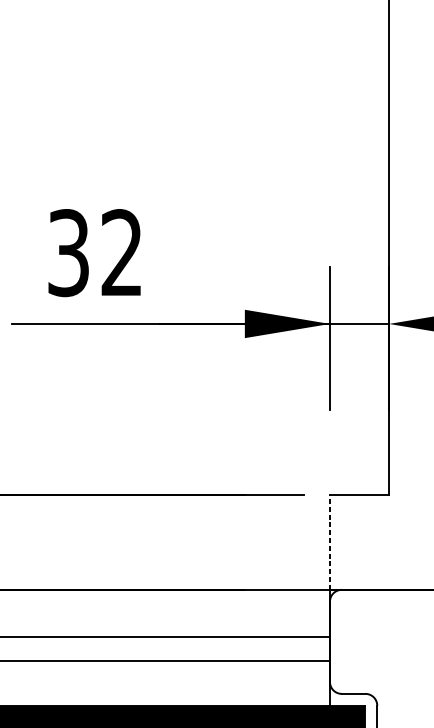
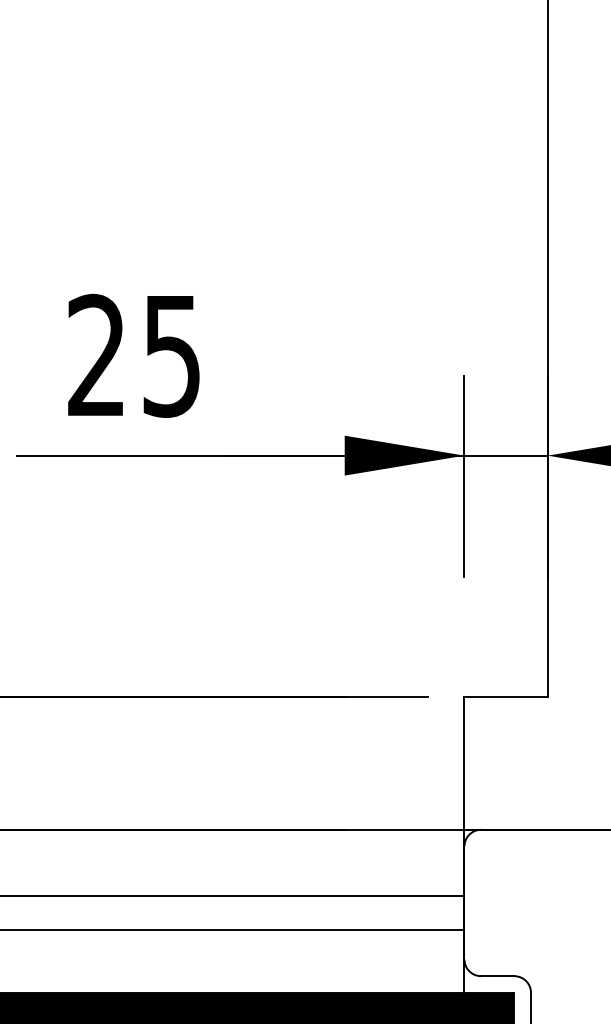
text: (94, 252) -> (133, 355), 32 -> 25
line: (330, 542) -> (464, 763), dashed -> solid

